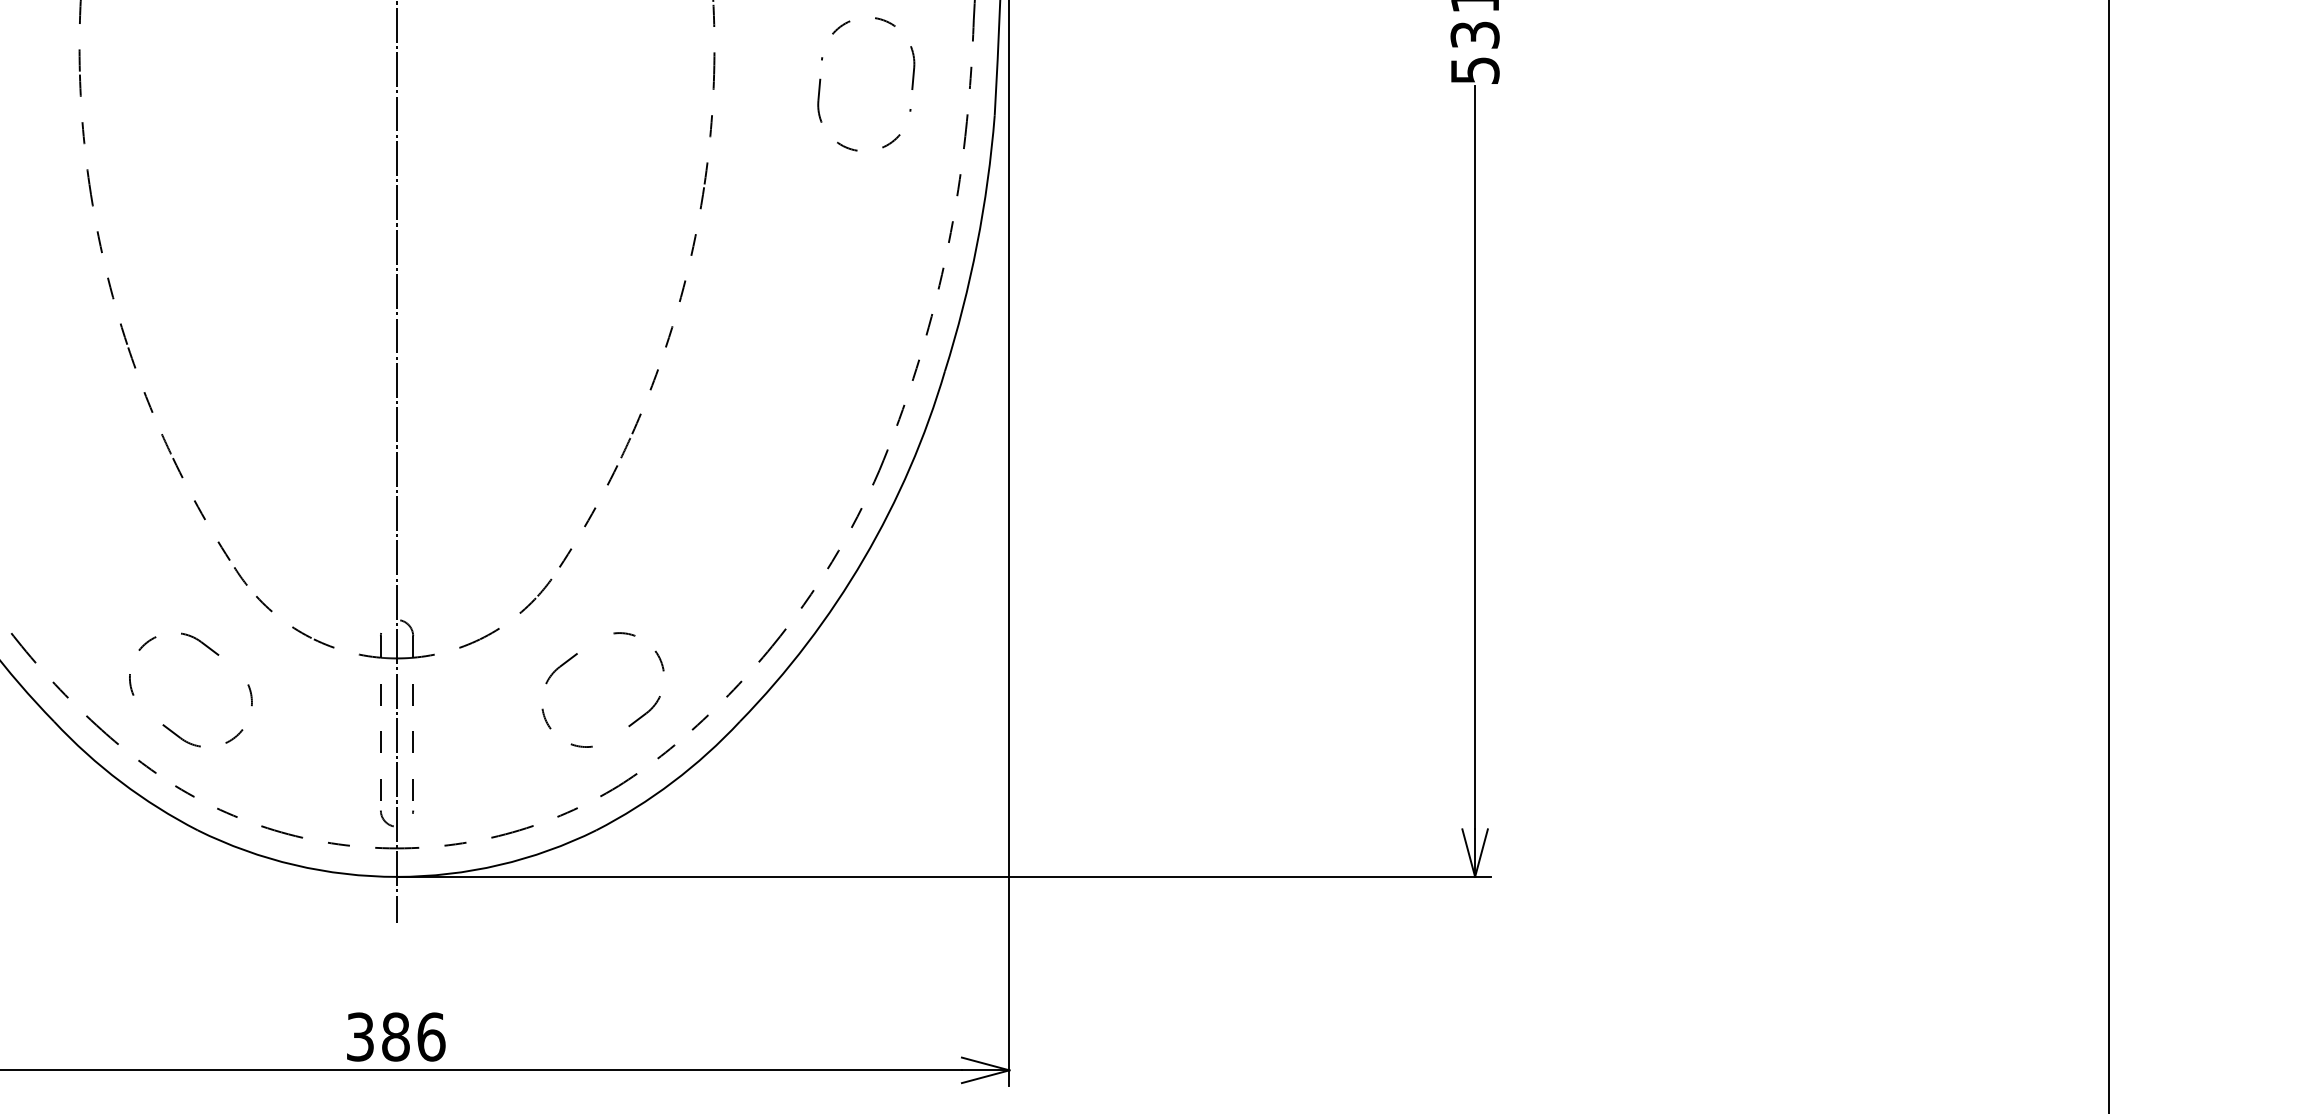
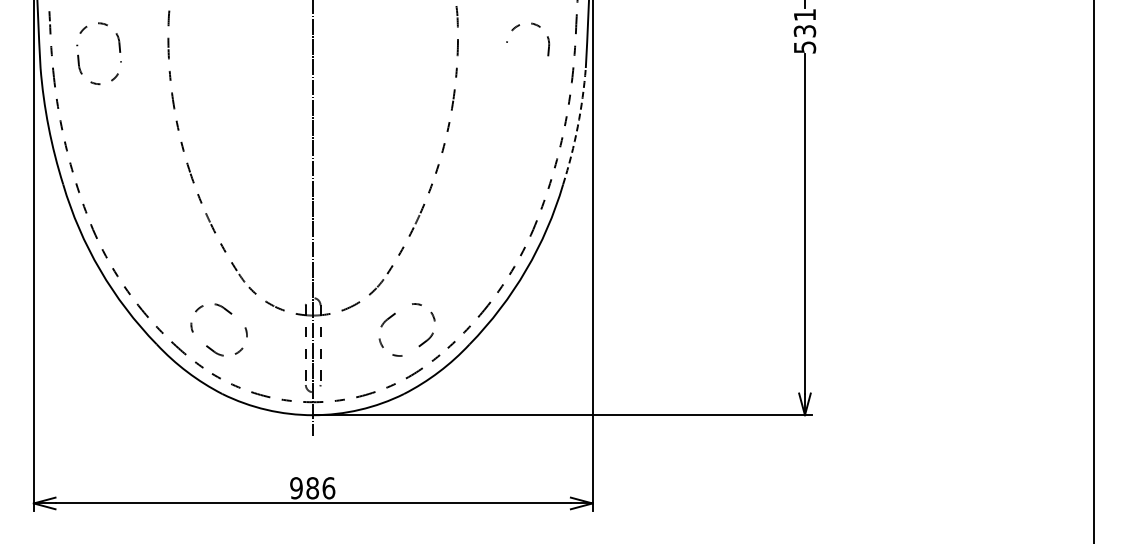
part: (855, 147) -> (522, 82), removed
arc: (976, 243) -> (577, 126), solid -> dashed
text: (360, 1037) -> (296, 488), 386 -> 986

